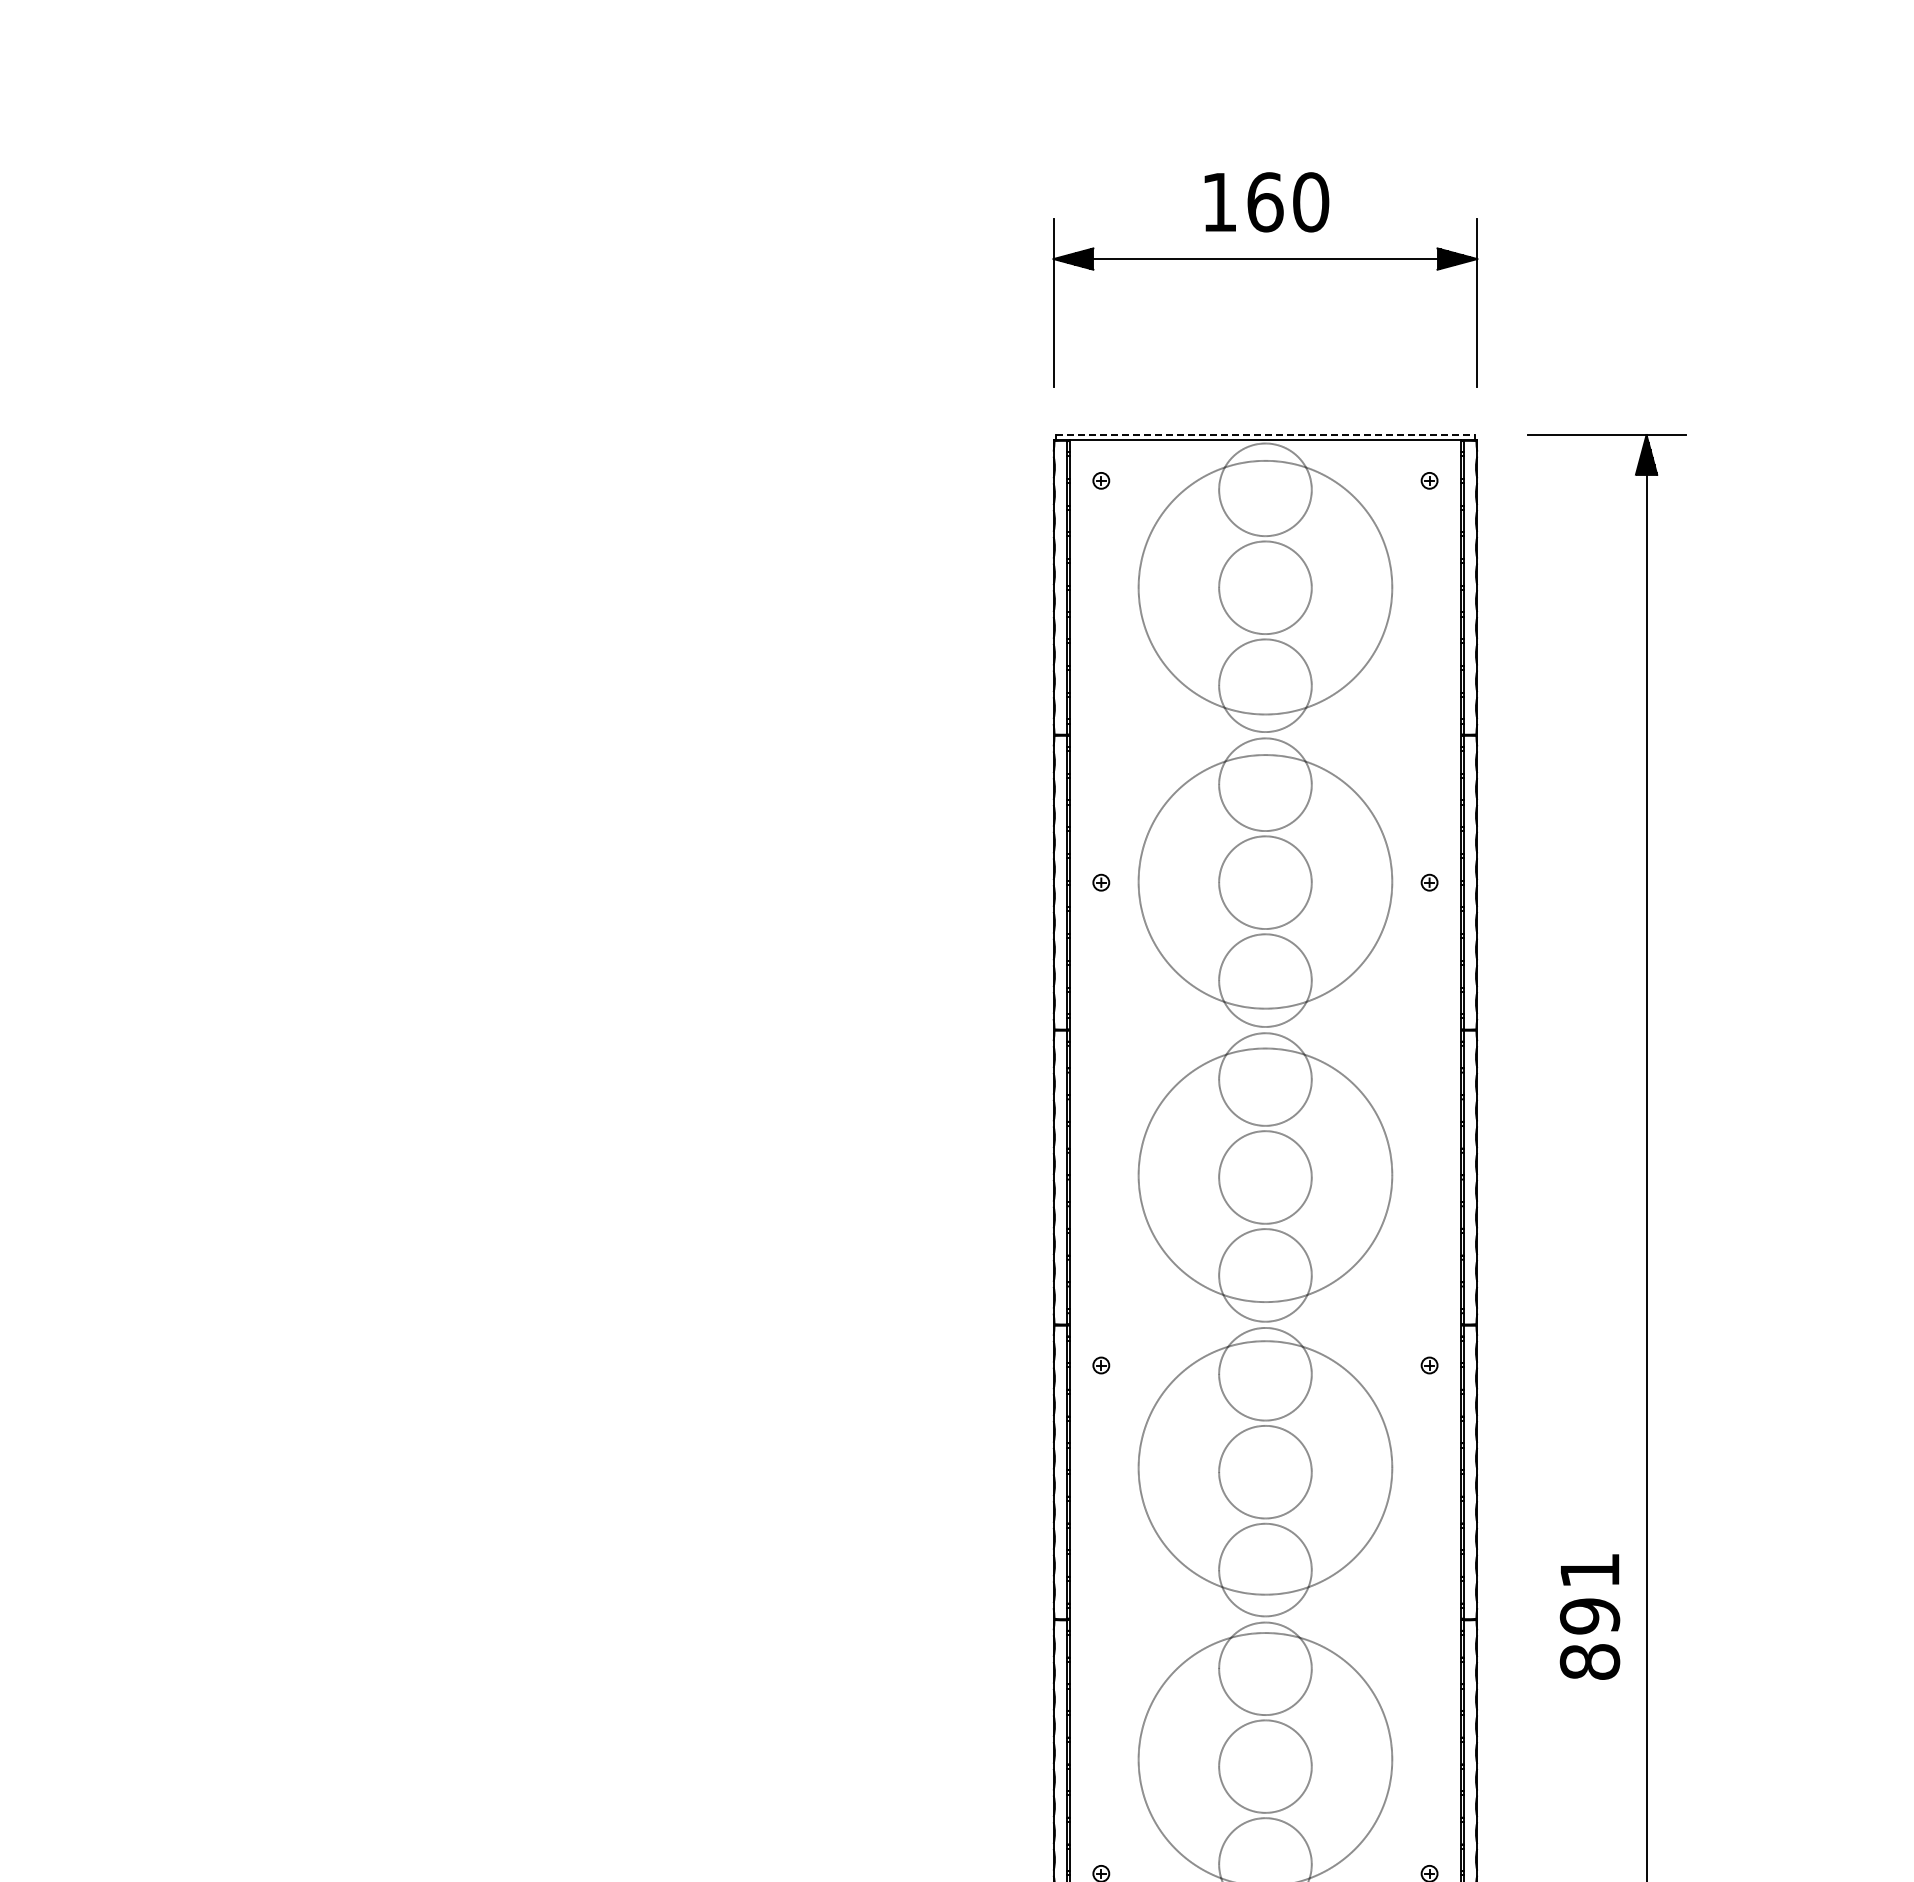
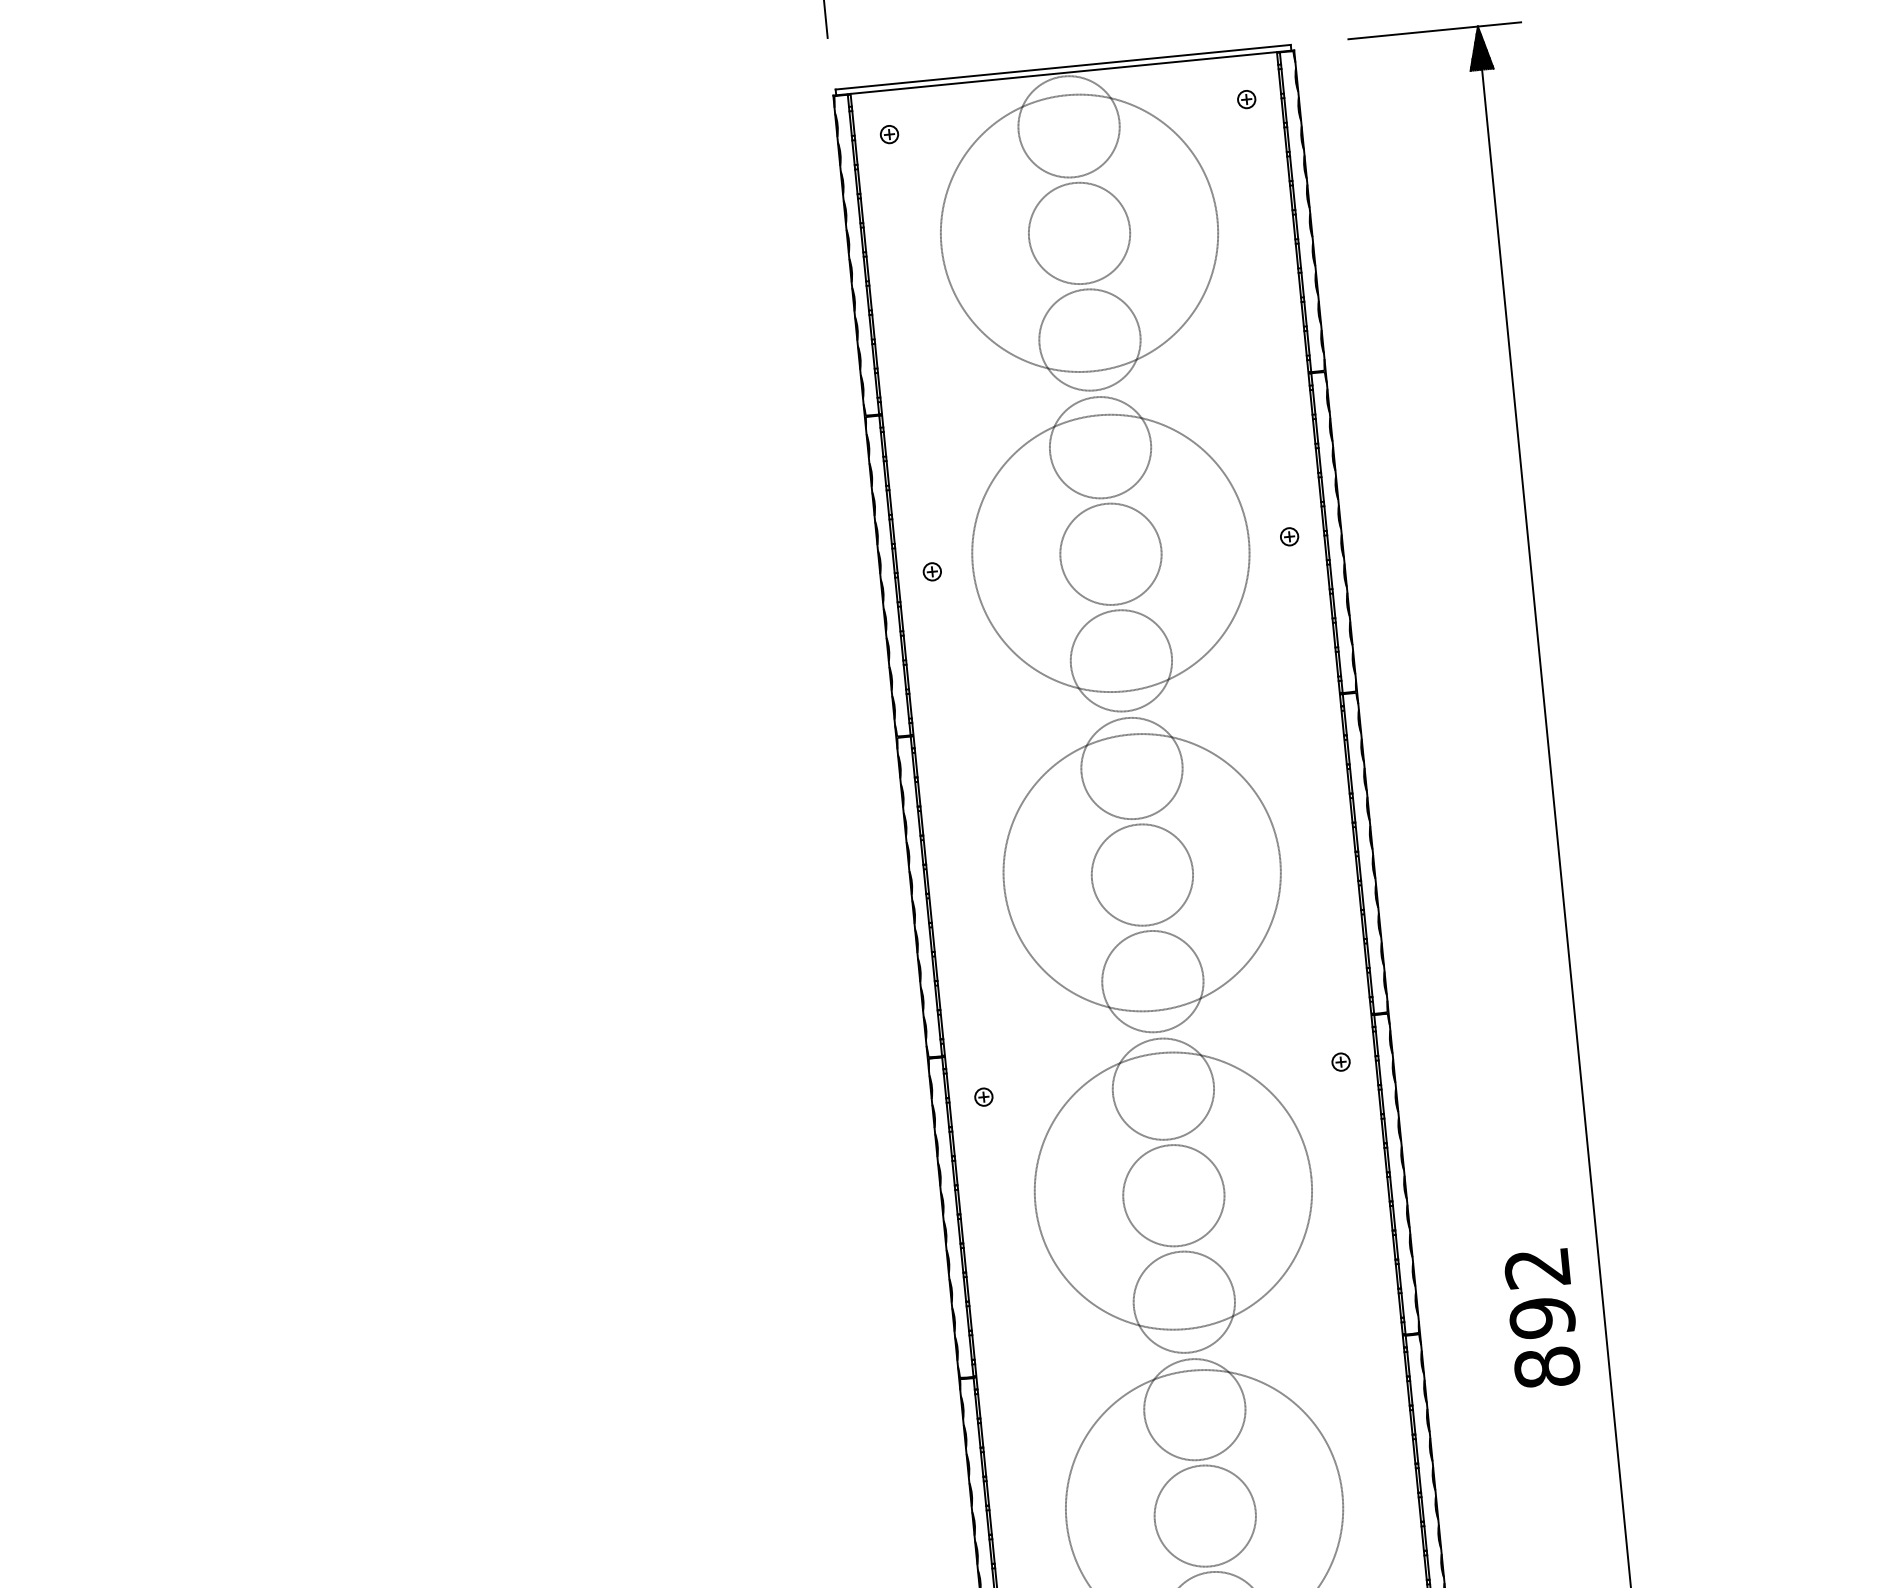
line: (1265, 435) -> (1063, 67), dashed -> solid
text: (1589, 1571) -> (1537, 1269), 891 -> 892

